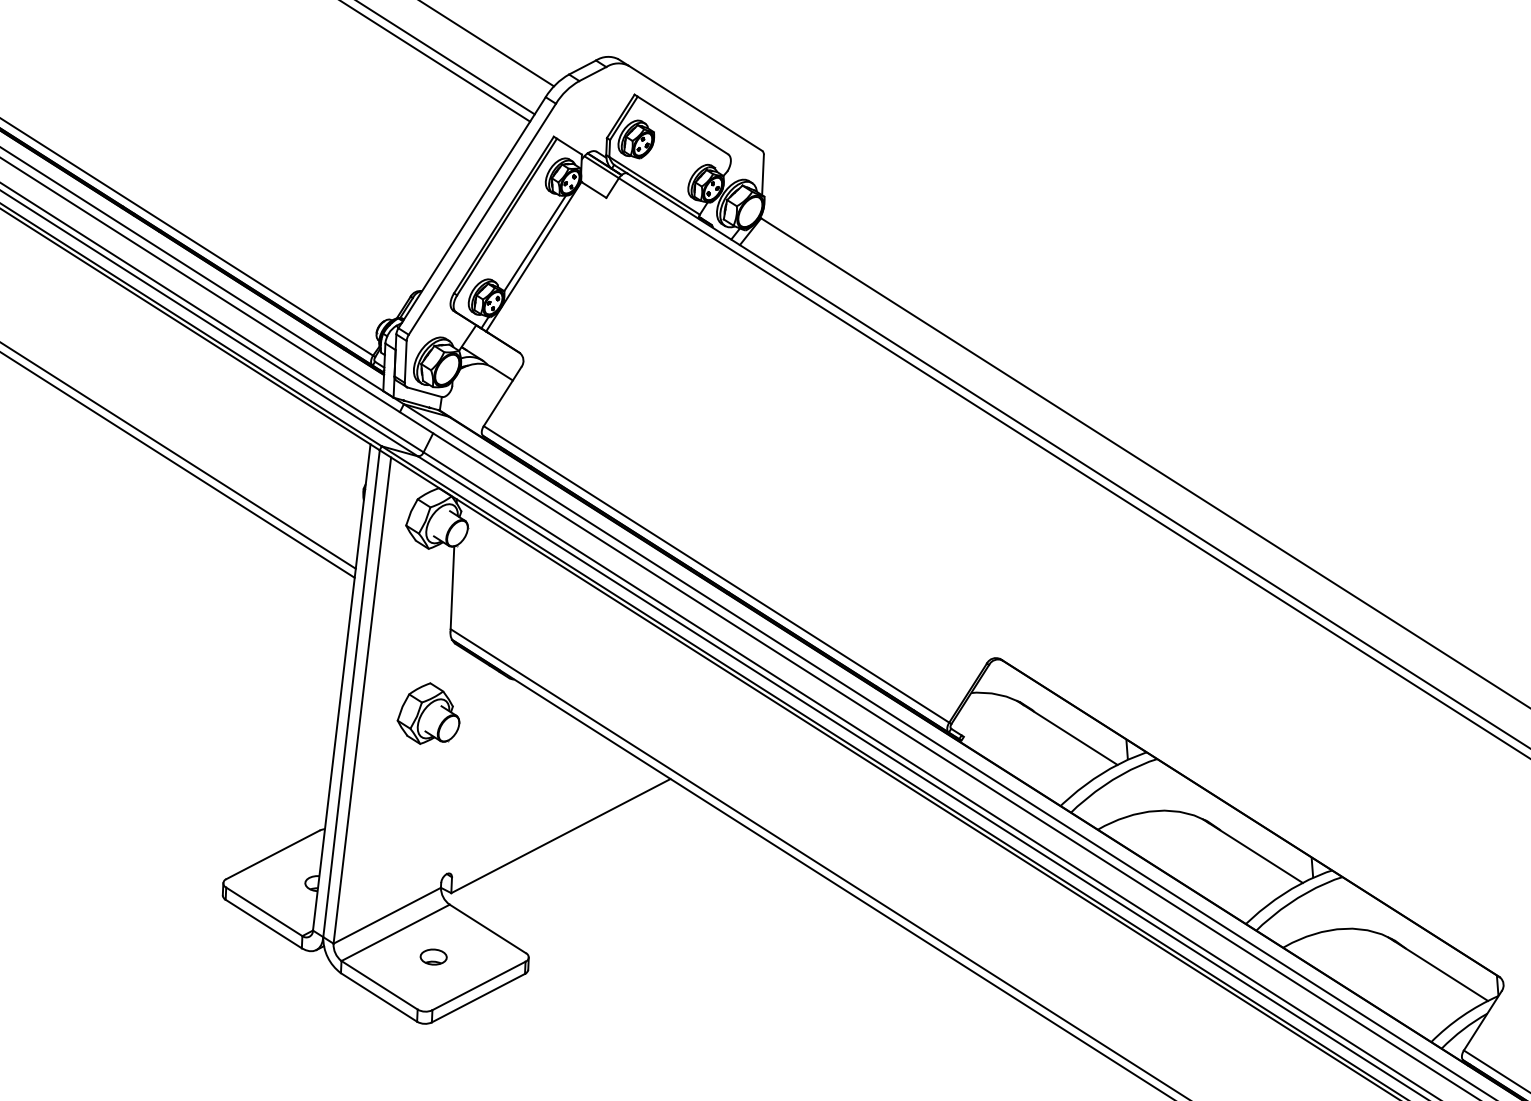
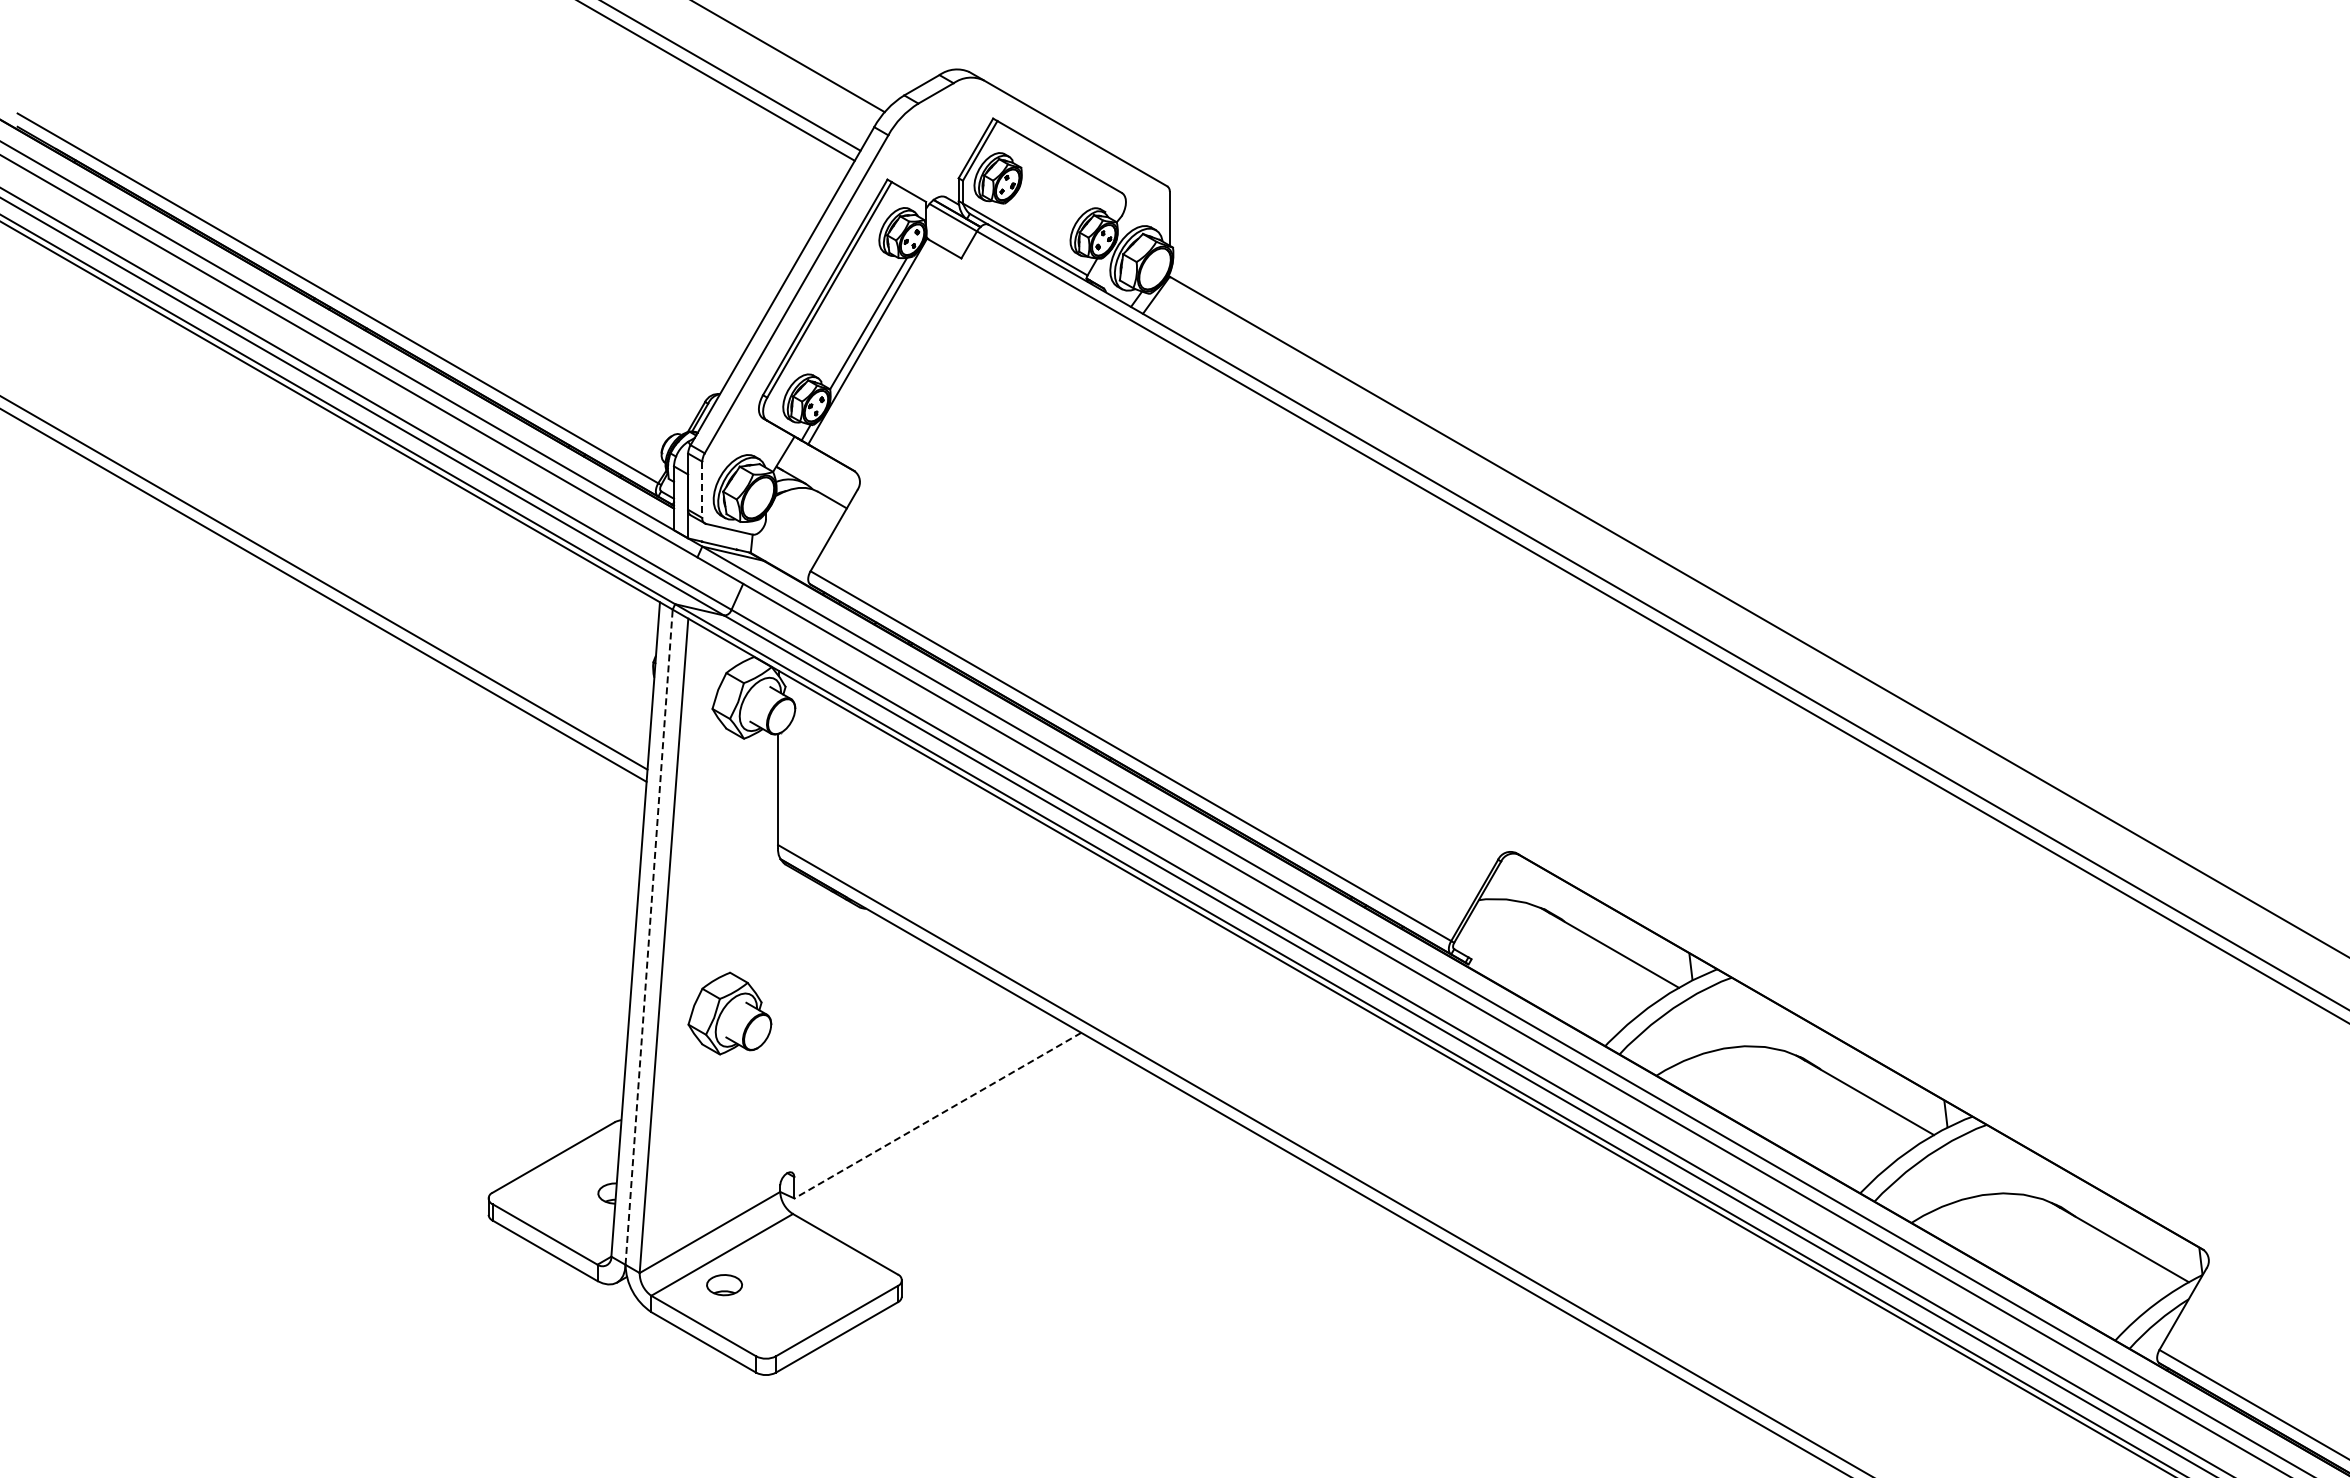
line: (405, 362) -> (702, 490), solid -> dashed
line: (351, 693) -> (649, 936), solid -> dashed
part: (428, 713) -> (729, 1013), moved
line: (560, 835) -> (937, 1115), solid -> dashed
part: (433, 957) -> (724, 1285), moved

